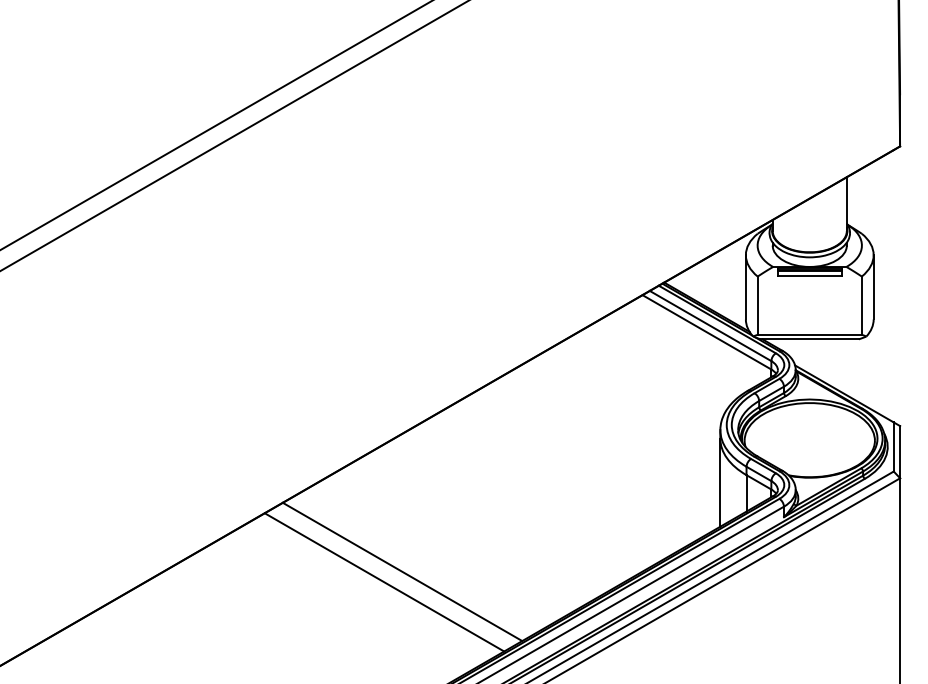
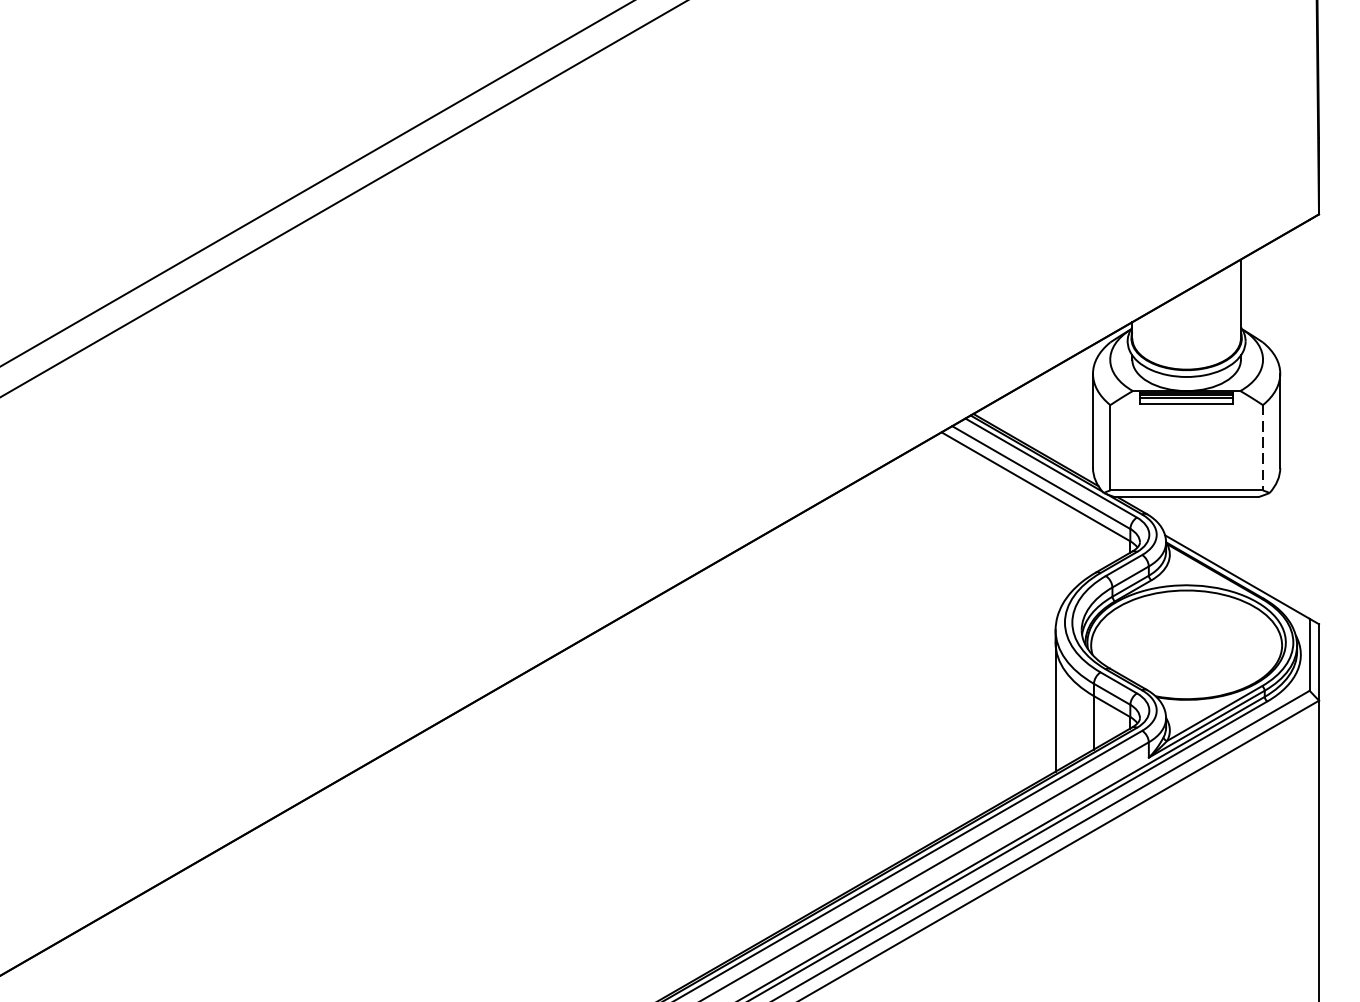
line: (861, 306) -> (1262, 448), solid -> dashed
line: (402, 571) -> (589, 837), removed
line: (384, 582) -> (563, 853), removed

